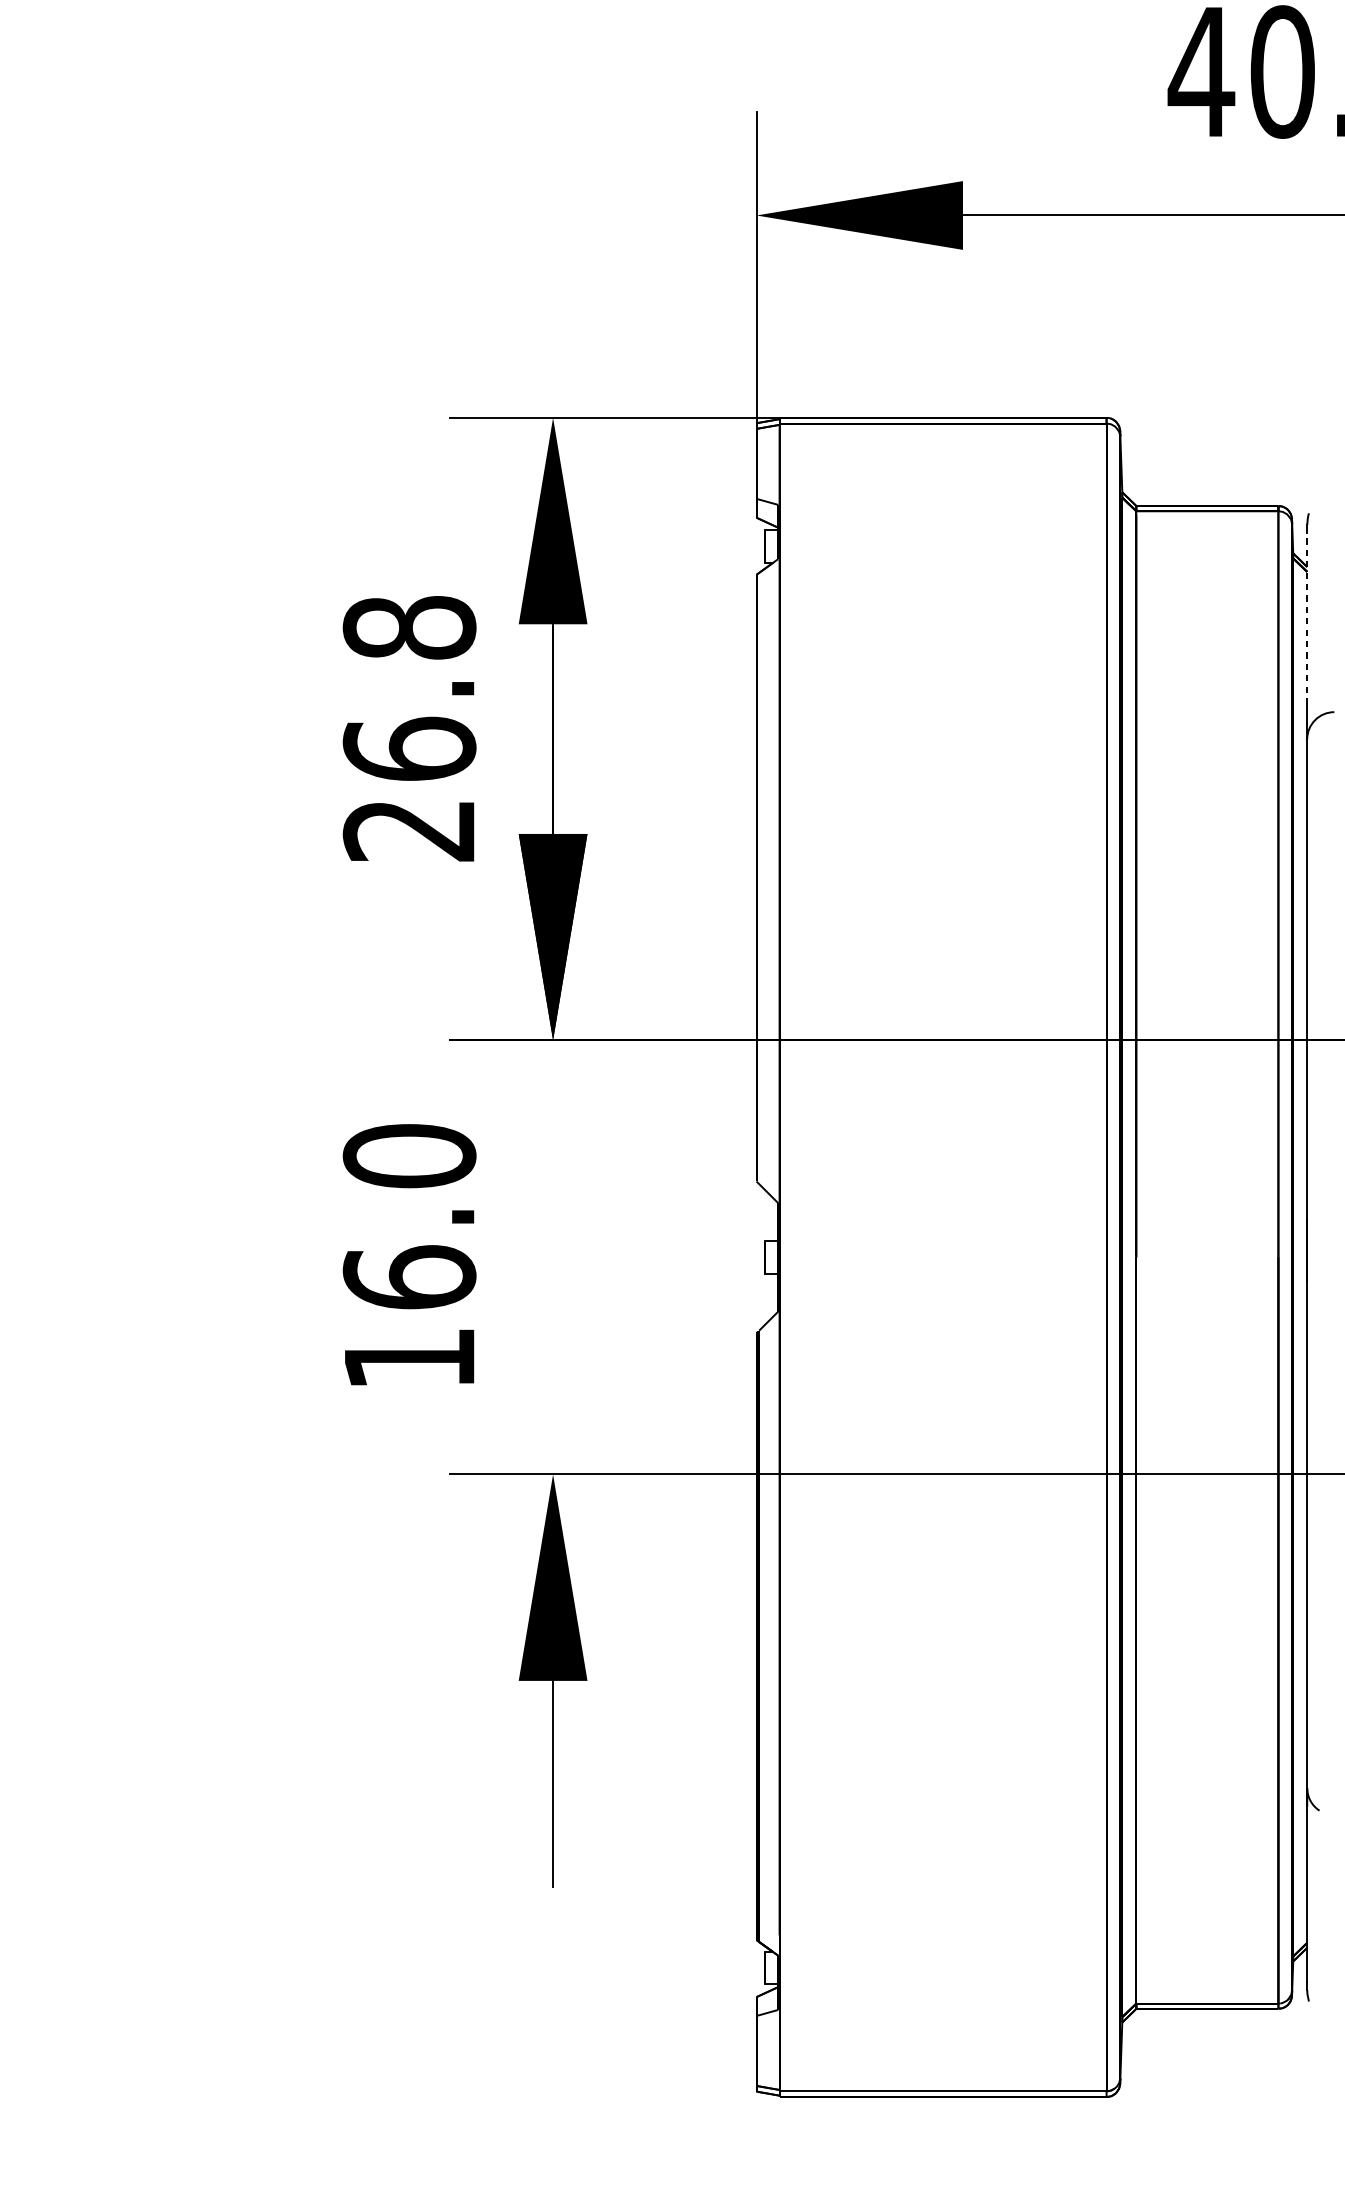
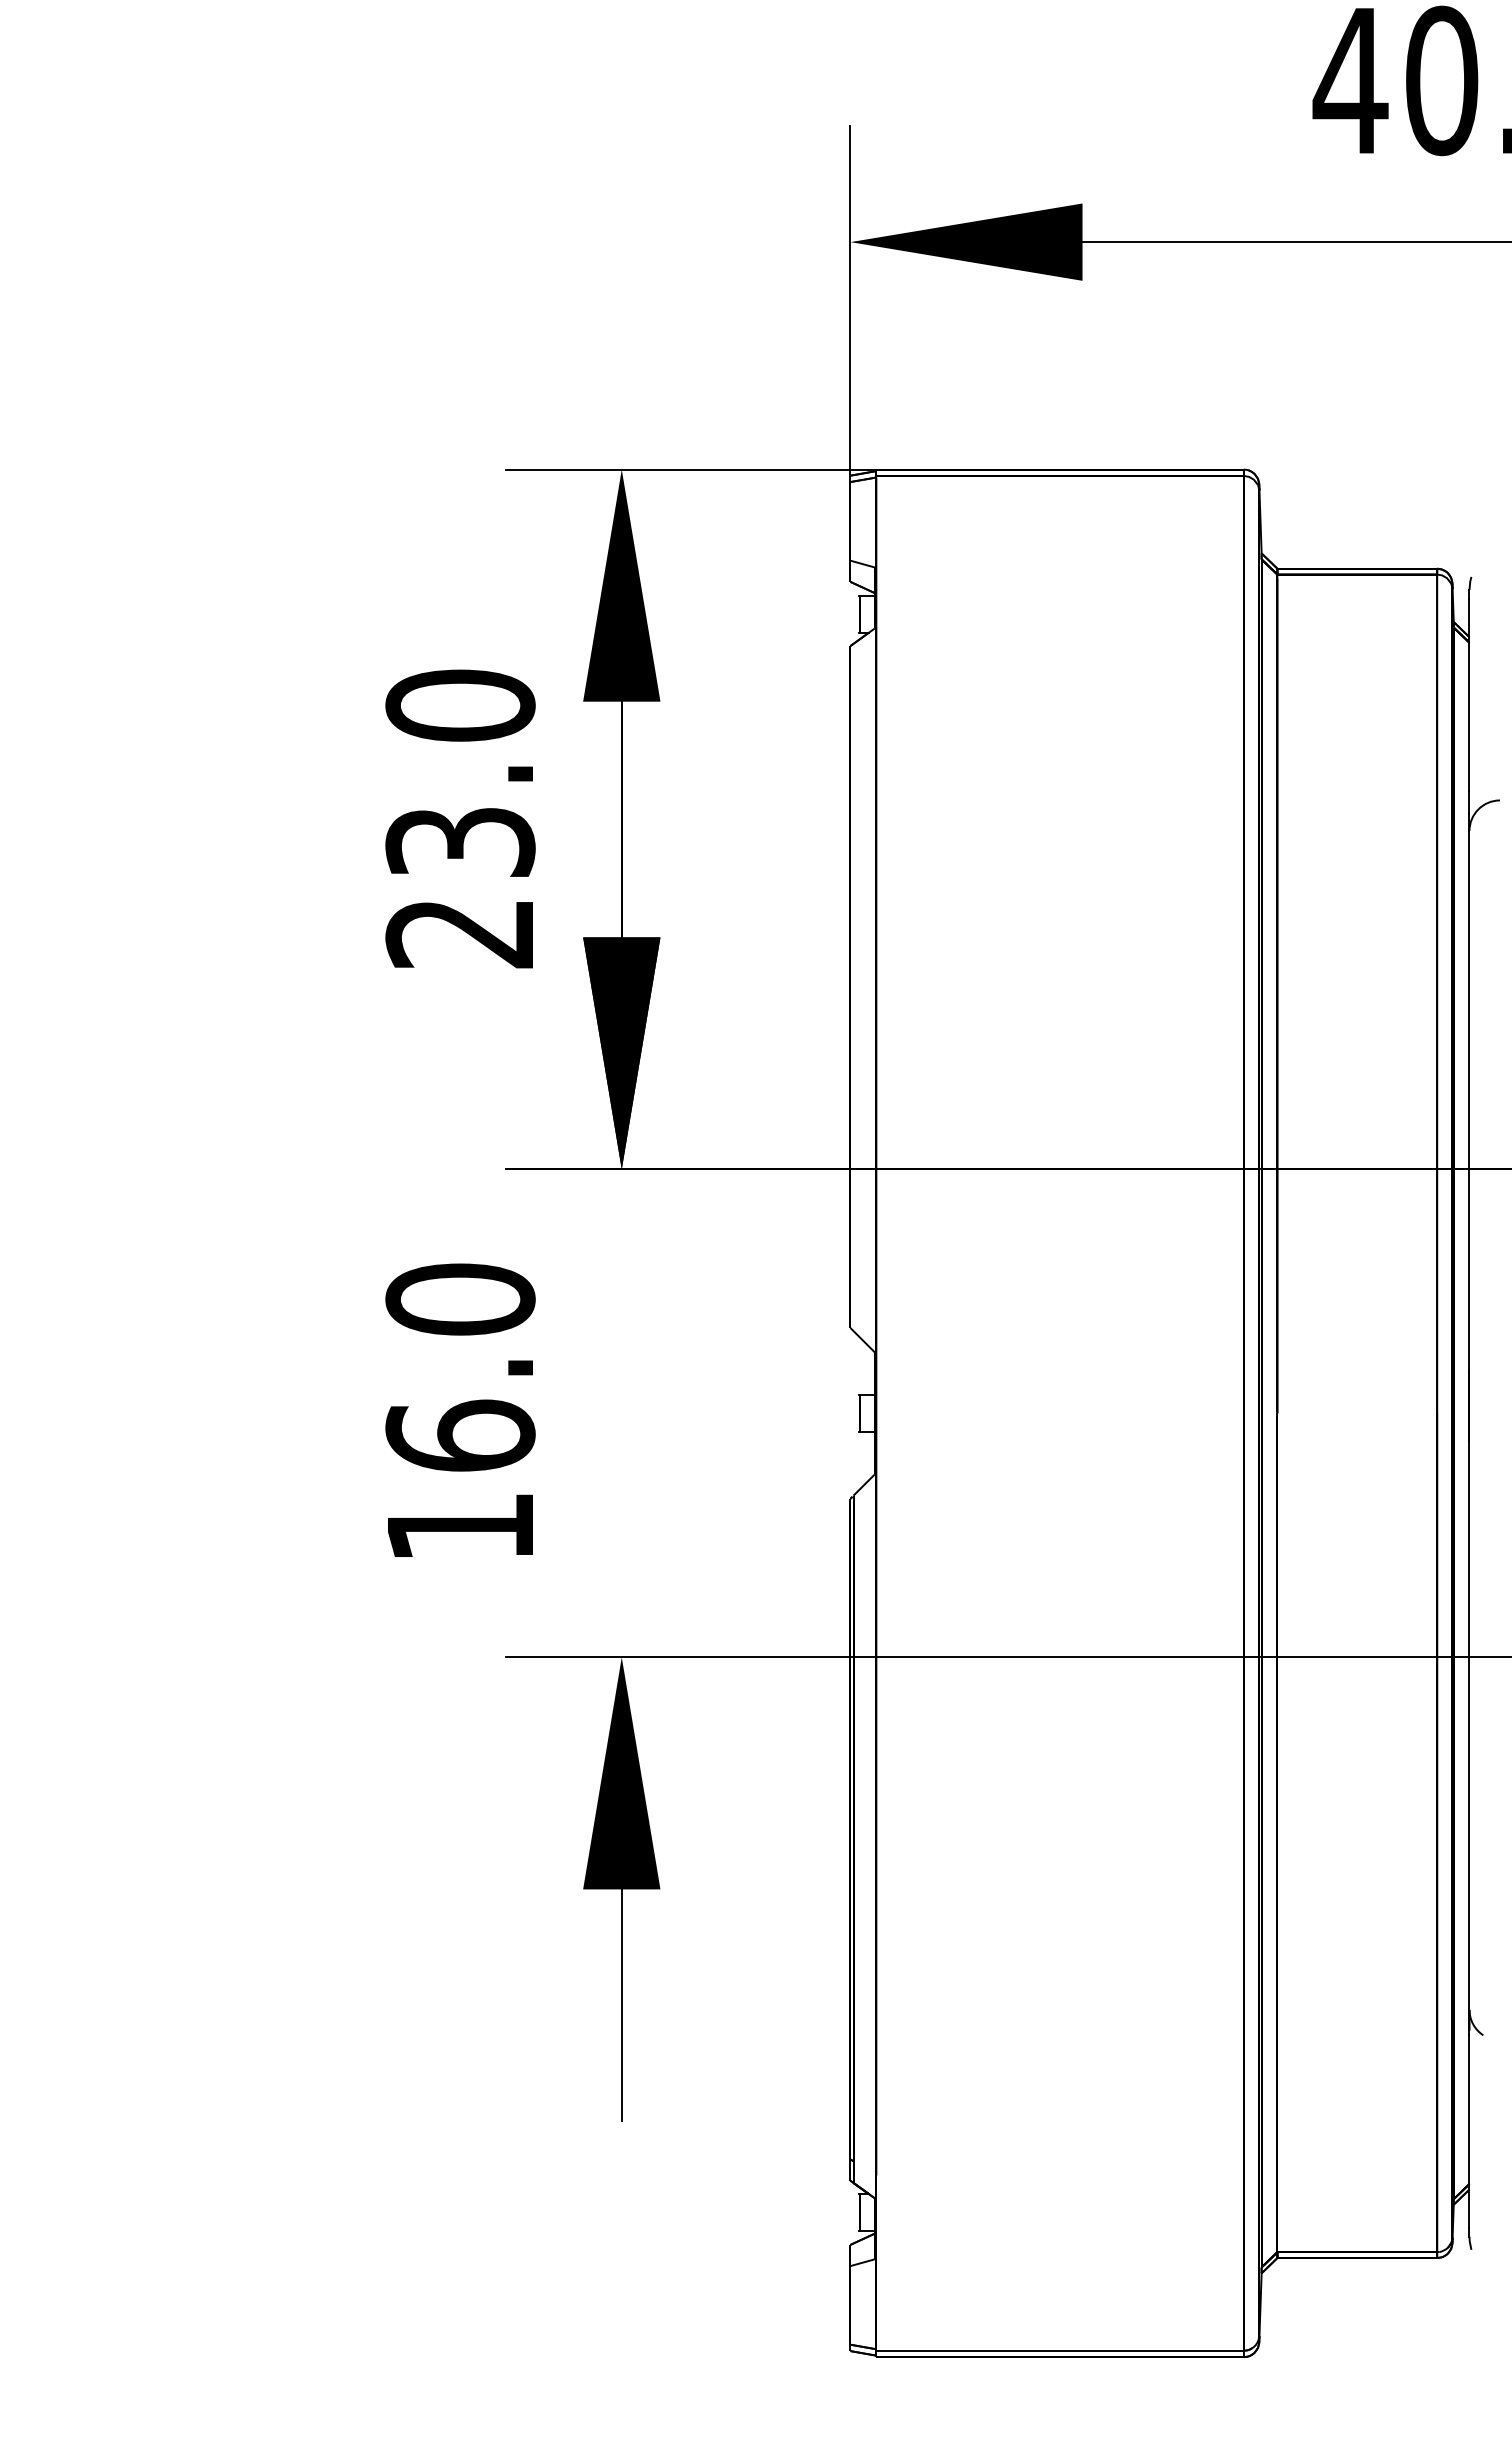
line: (1307, 617) -> (1469, 694), dashed -> solid
text: (409, 688) -> (460, 773), 26.8 -> 23.0

